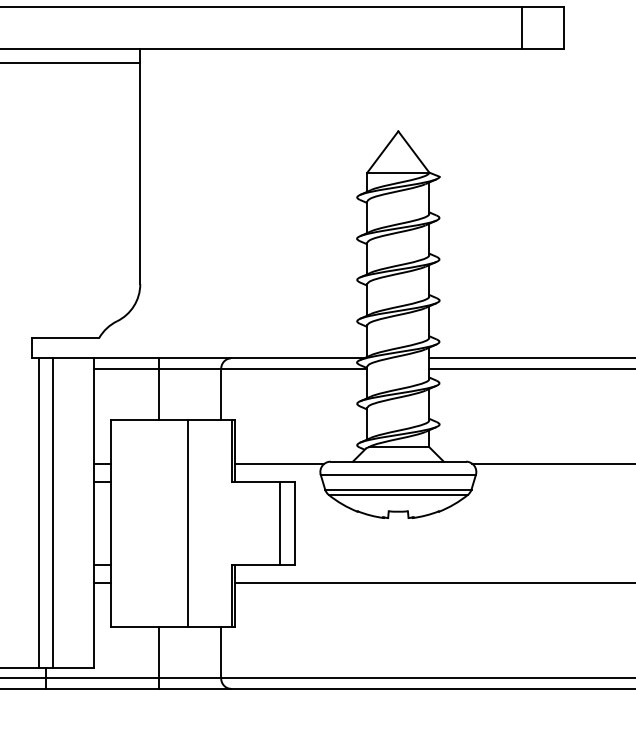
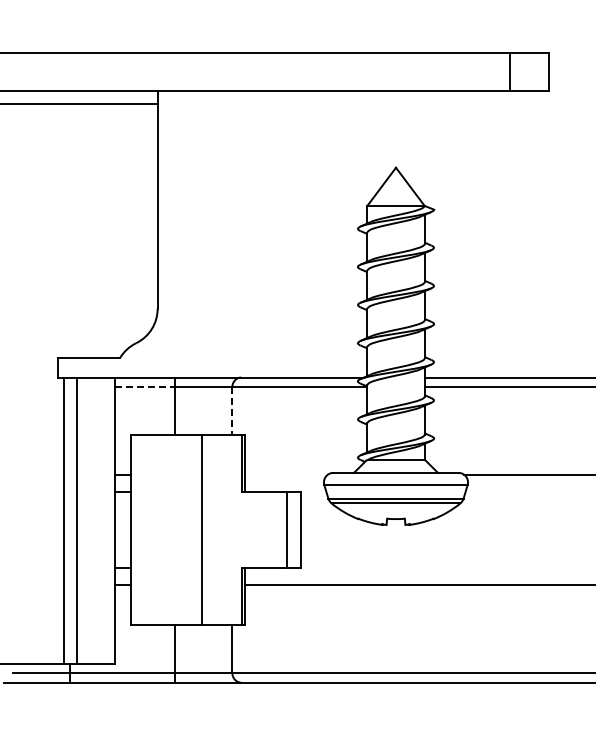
line: (127, 369) -> (145, 387), solid -> dashed
line: (221, 394) -> (232, 410), solid -> dashed
line: (279, 463) -> (286, 474), removed

